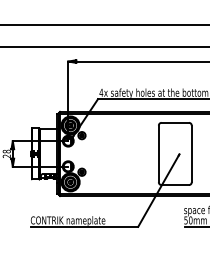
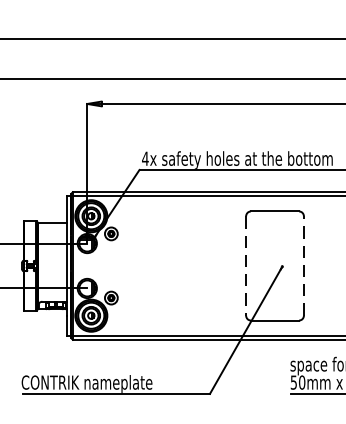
line: (191, 153) -> (303, 265), solid -> dashed
line: (158, 154) -> (245, 266), solid -> dashed

